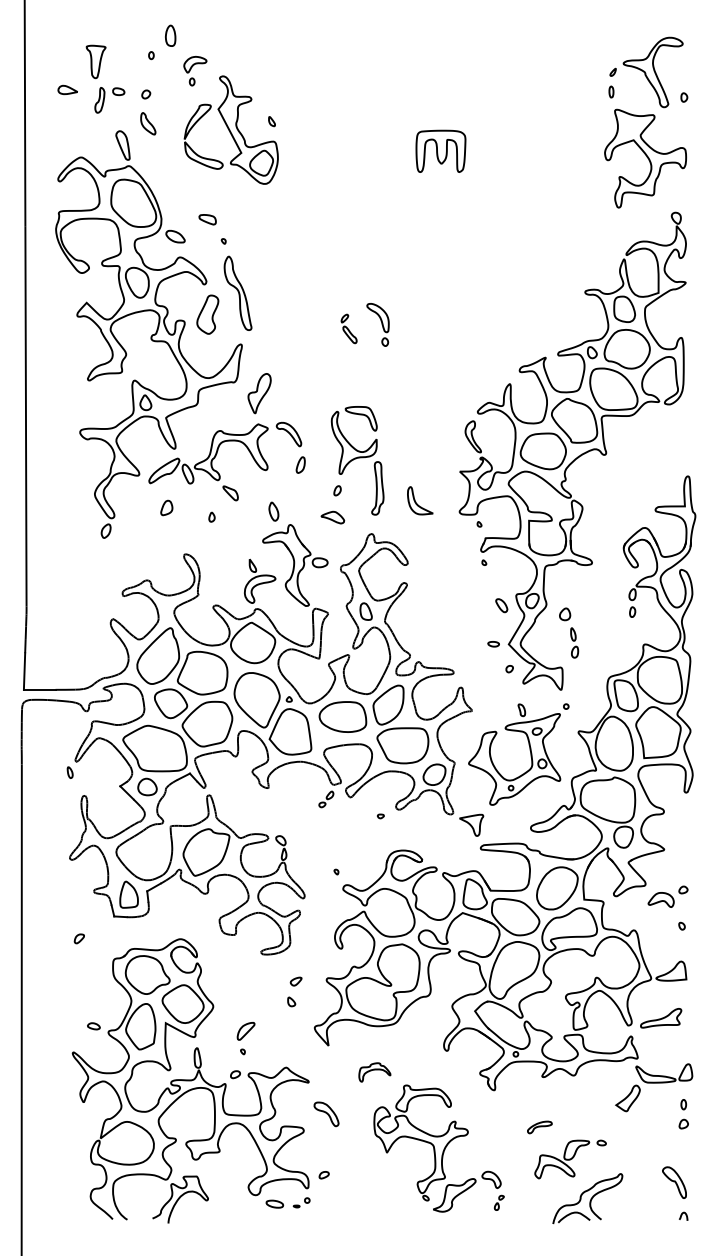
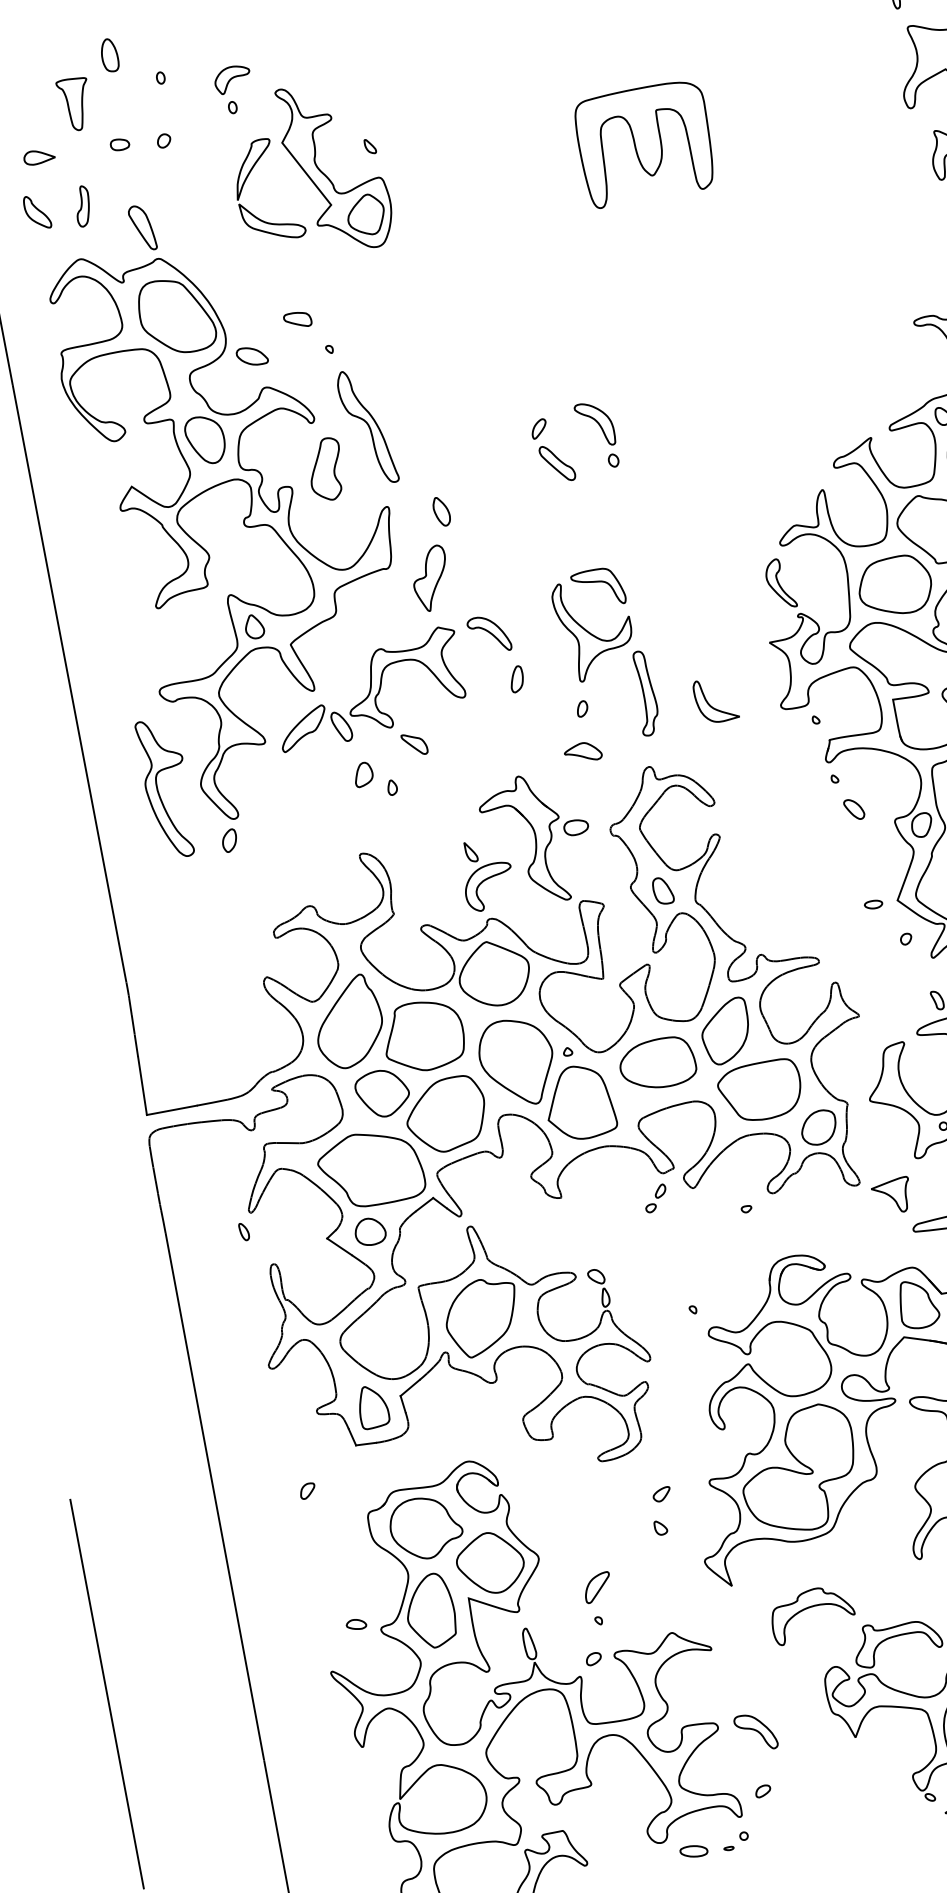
part: (170, 35) -> (109, 54), moved
part: (99, 100) -> (82, 206), moved
part: (148, 123) -> (37, 211), moved
part: (440, 151) -> (644, 143), size x1.67
part: (348, 328) -> (551, 449), size x1.43
part: (73, 491) -> (166, 787), added
part: (166, 507) -> (362, 773), moved
part: (273, 511) -> (440, 511), moved
part: (501, 605) -> (853, 809), moved
part: (374, 1072) -> (812, 1614), size x1.67
part: (326, 1114) -> (755, 1732), moved

